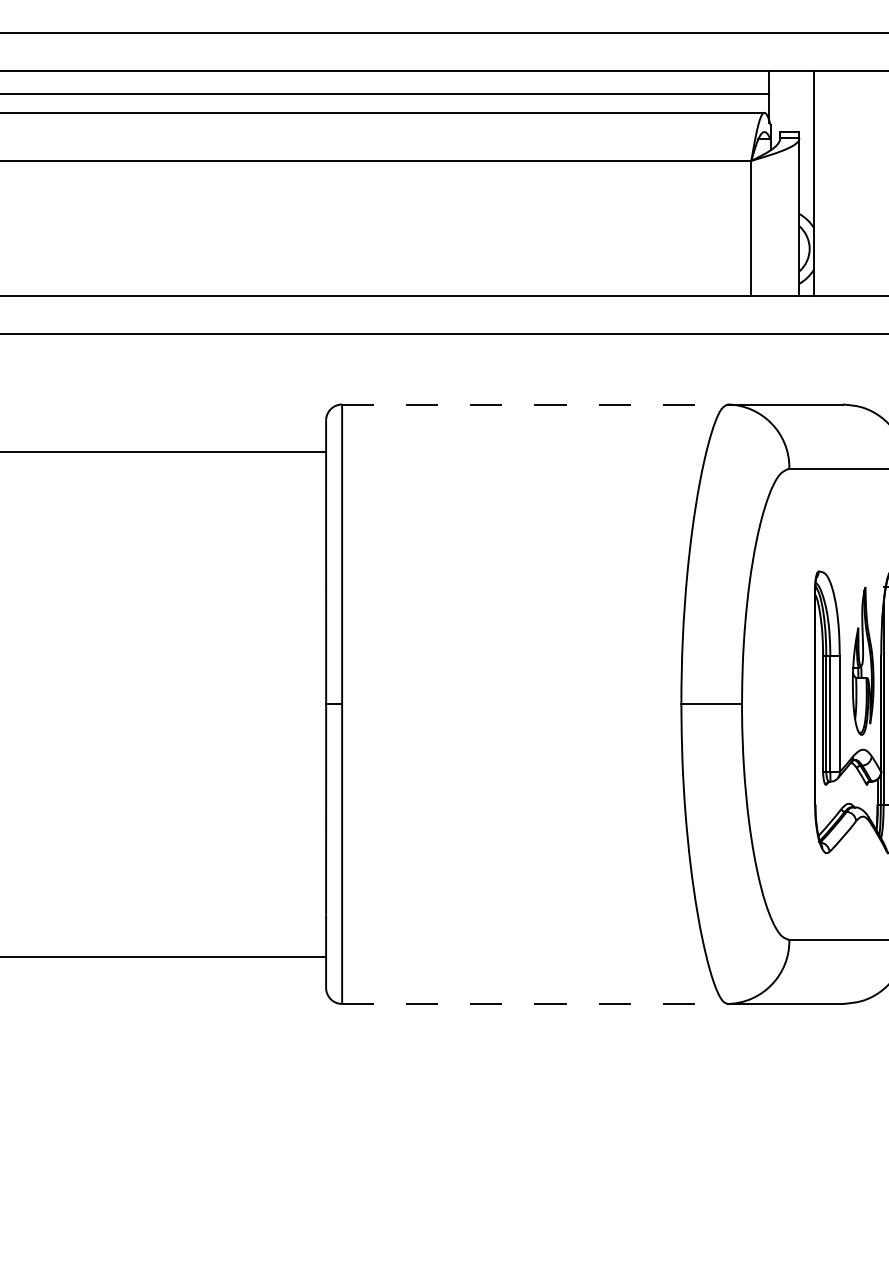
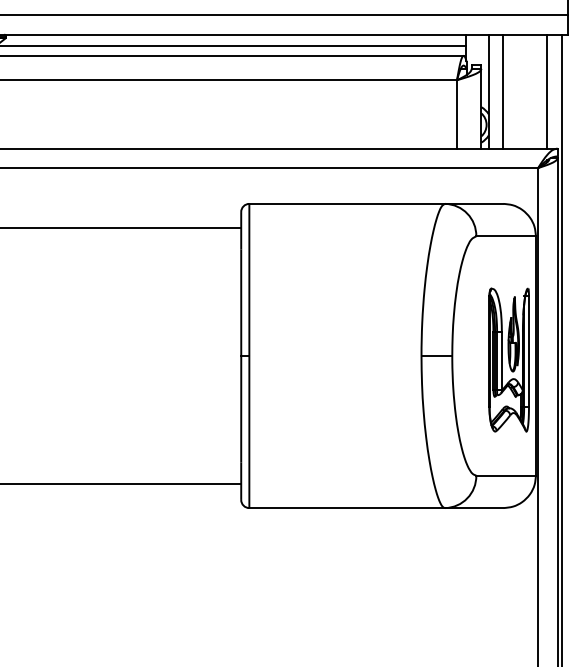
line: (842, 183) -> (503, 91), added
line: (535, 403) -> (347, 203), dashed -> solid
line: (535, 1004) -> (347, 508), dashed -> solid

